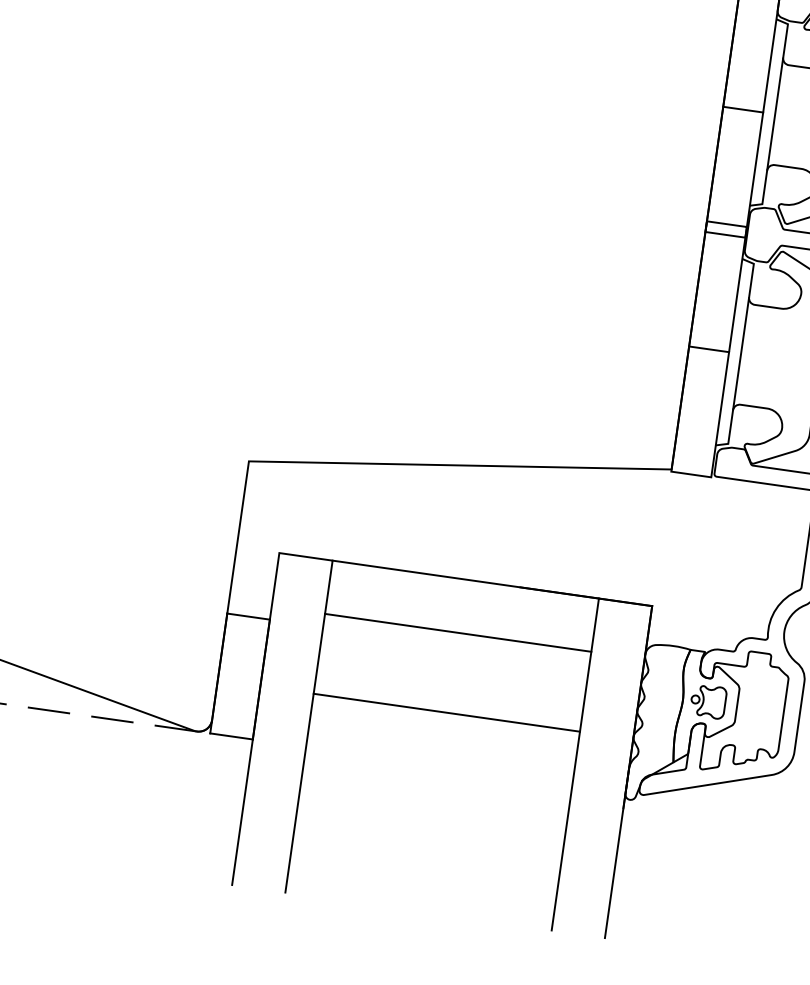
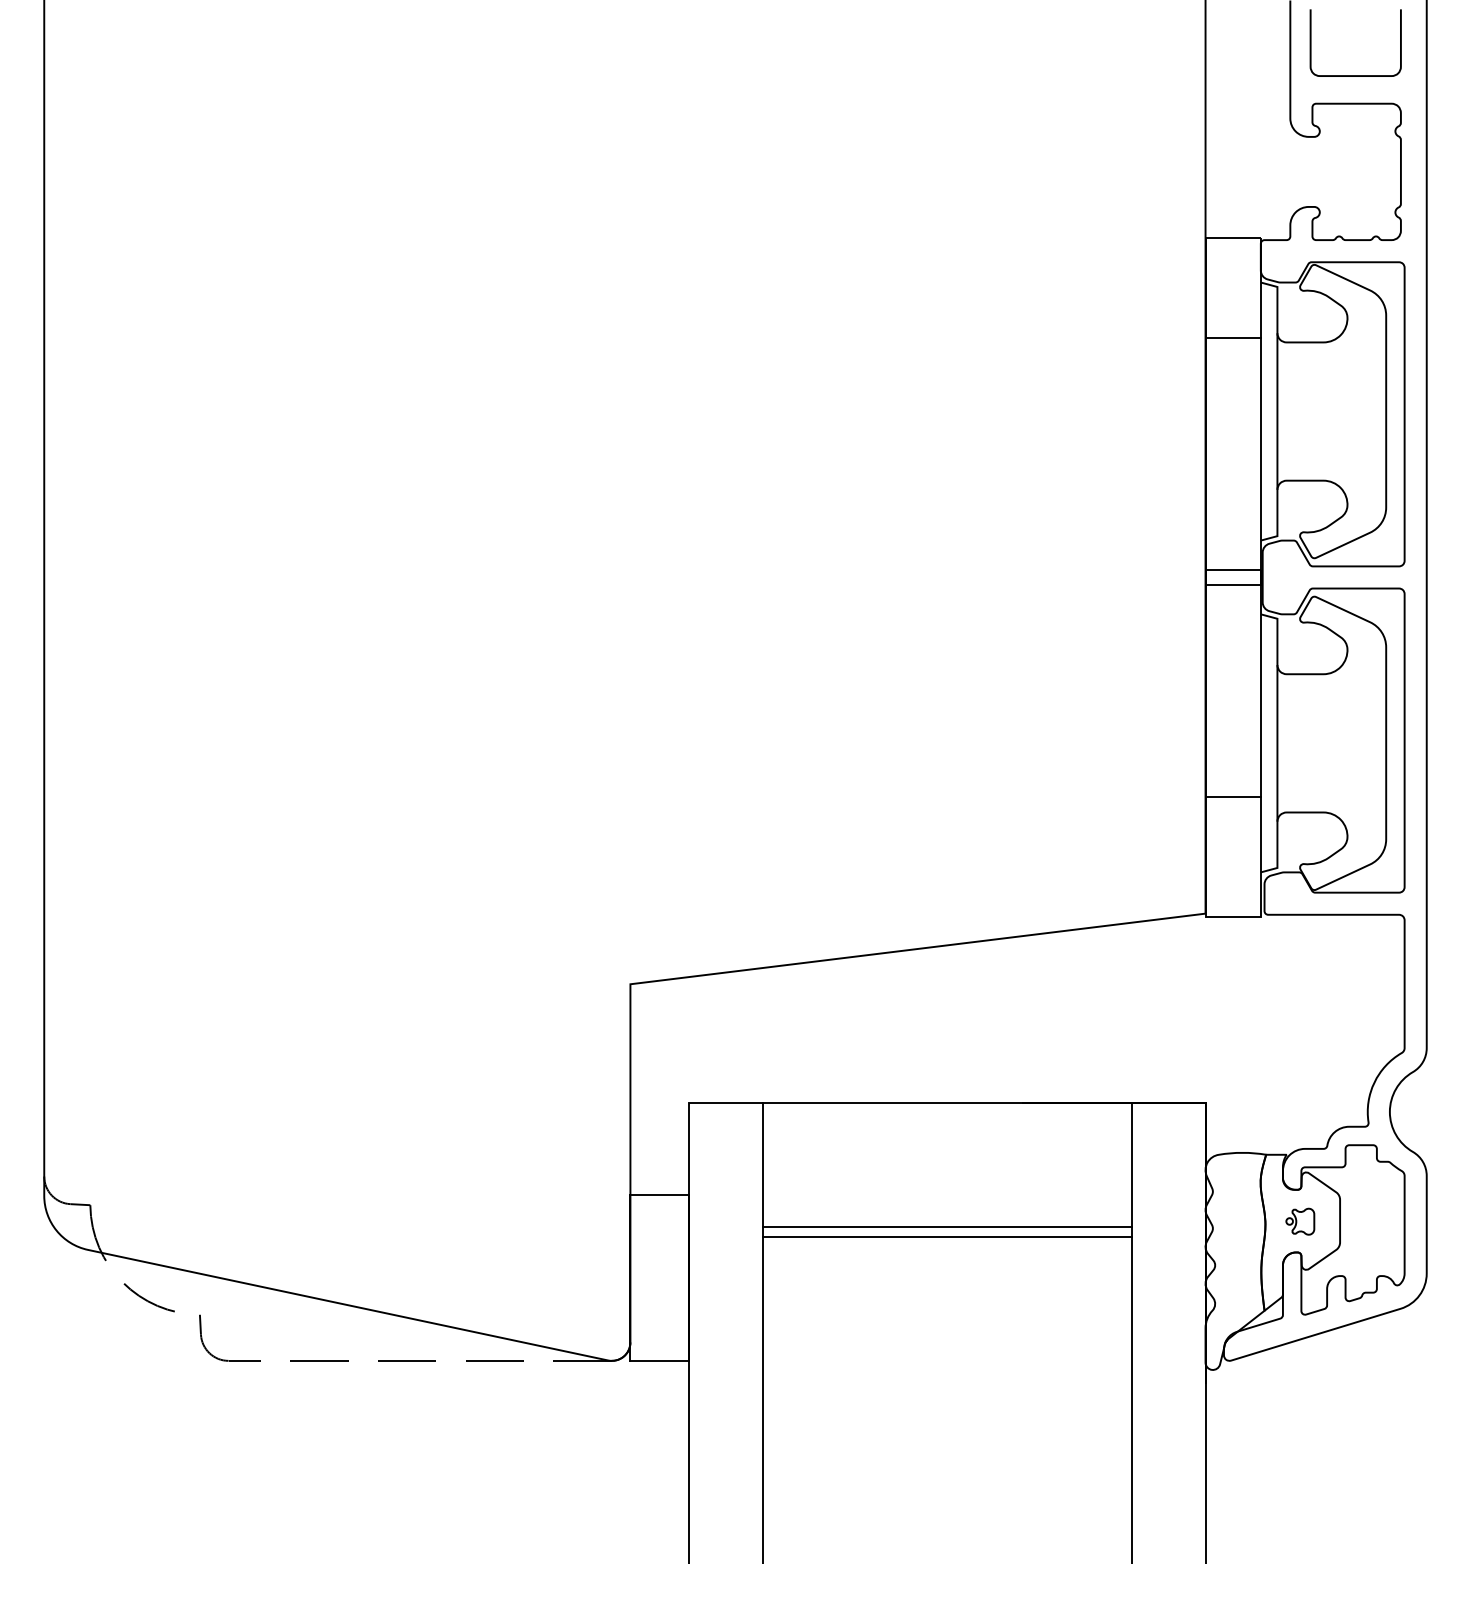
line: (742, 109) -> (1232, 337), moved
line: (708, 349) -> (1232, 797), moved
line: (458, 632) -> (947, 1226), moved
part: (708, 701) -> (1300, 1221), size x0.6
line: (446, 713) -> (947, 1237), moved

